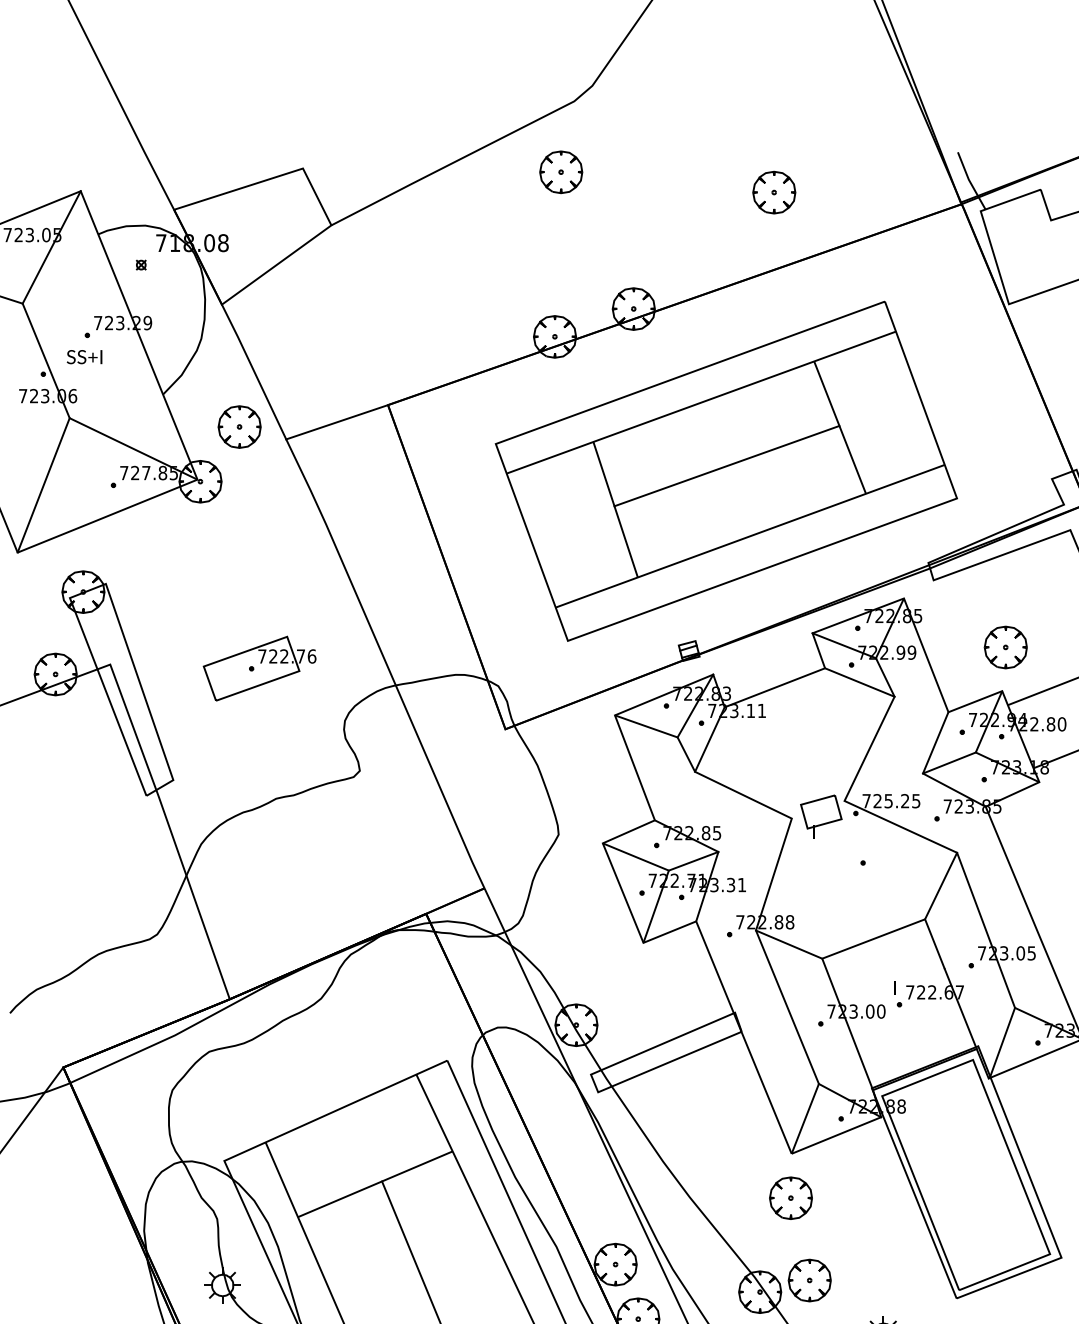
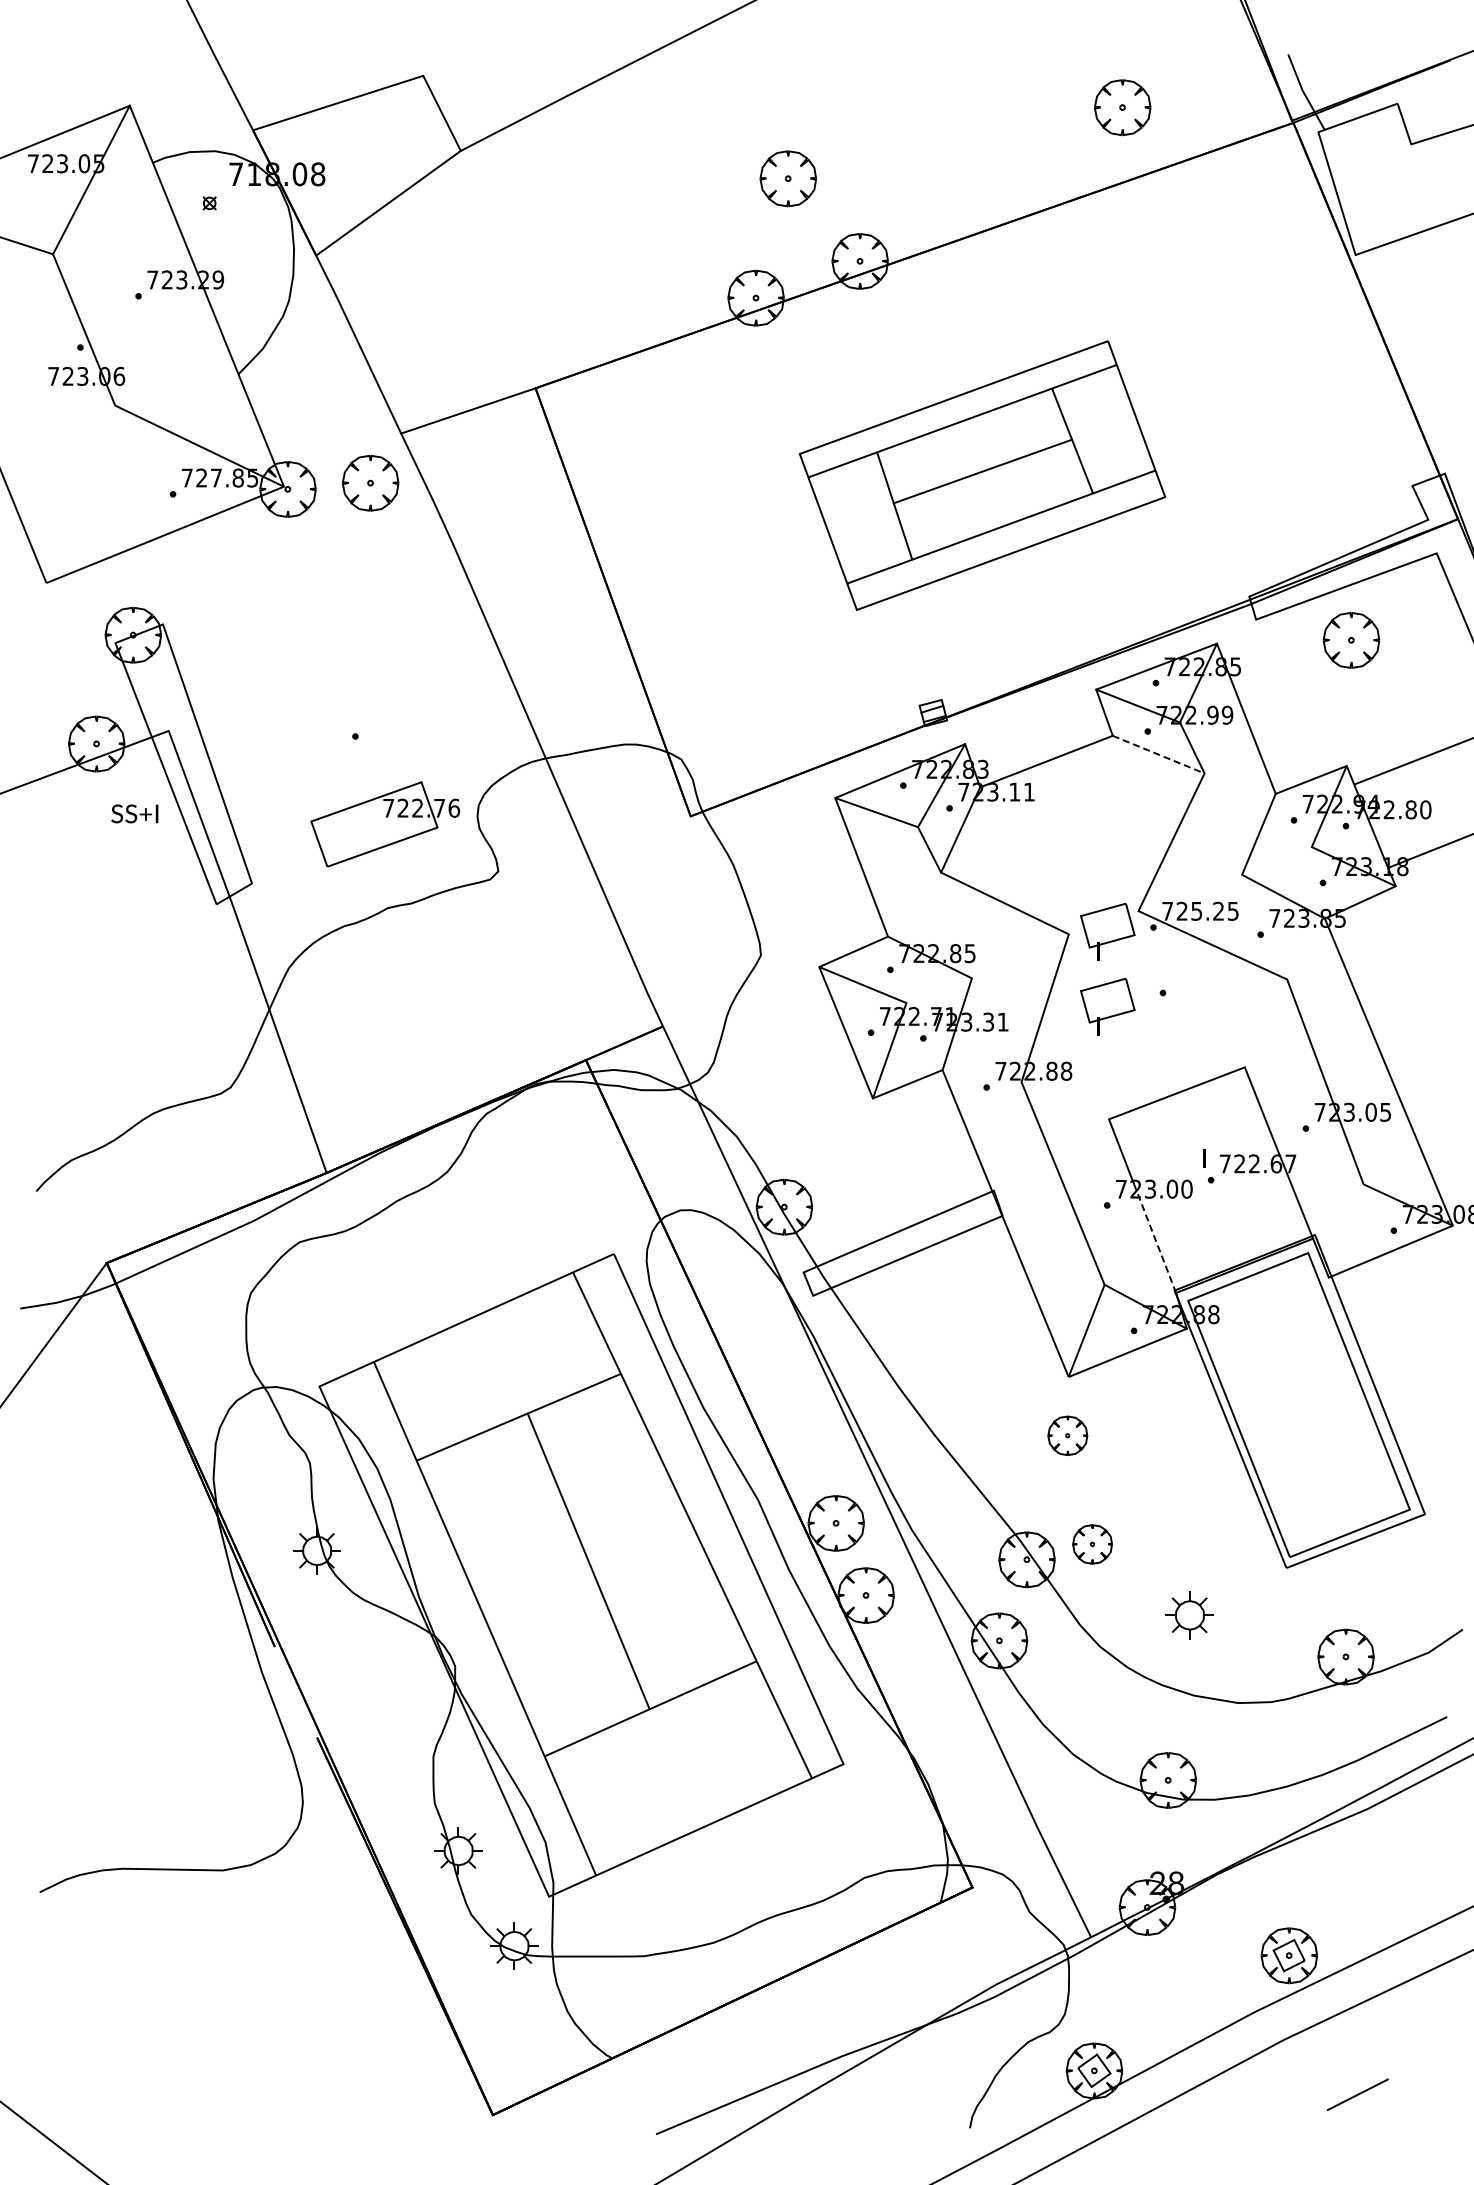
part: (560, 172) -> (787, 178), moved
part: (774, 192) -> (1122, 107), moved
text: (84, 356) -> (134, 813), moved
part: (239, 426) -> (370, 482), moved
part: (726, 471) -> (982, 475), size x0.6
line: (43, 485) -> (80, 494), removed
part: (1005, 647) -> (1351, 640), moved
part: (260, 668) -> (385, 824), moved
line: (859, 682) -> (1158, 754), solid -> dashed
line: (949, 762) -> (1276, 860), removed
line: (693, 861) -> (938, 990), removed
part: (821, 873) -> (1107, 1006), added
line: (940, 886) -> (1265, 1023), removed
line: (789, 944) -> (1065, 1100), removed
line: (1002, 1042) -> (1346, 1230), removed
line: (856, 1048) -> (1154, 1238), solid -> dashed
part: (790, 1198) -> (1067, 1435), size x0.7
part: (809, 1280) -> (1092, 1544), size x0.7

